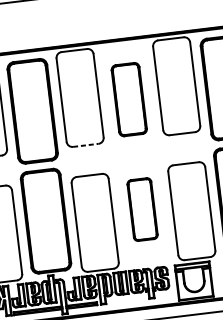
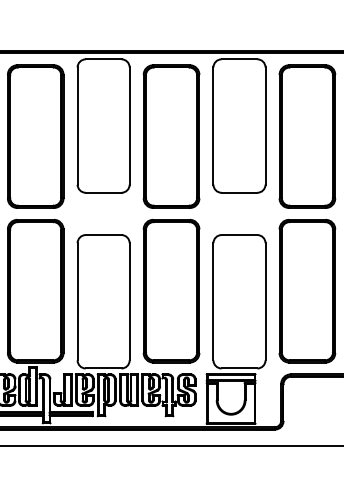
part: (129, 99) -> (171, 136), size x1.43
line: (85, 145) -> (103, 192), dashed -> solid
part: (142, 209) -> (171, 291), size x1.67

